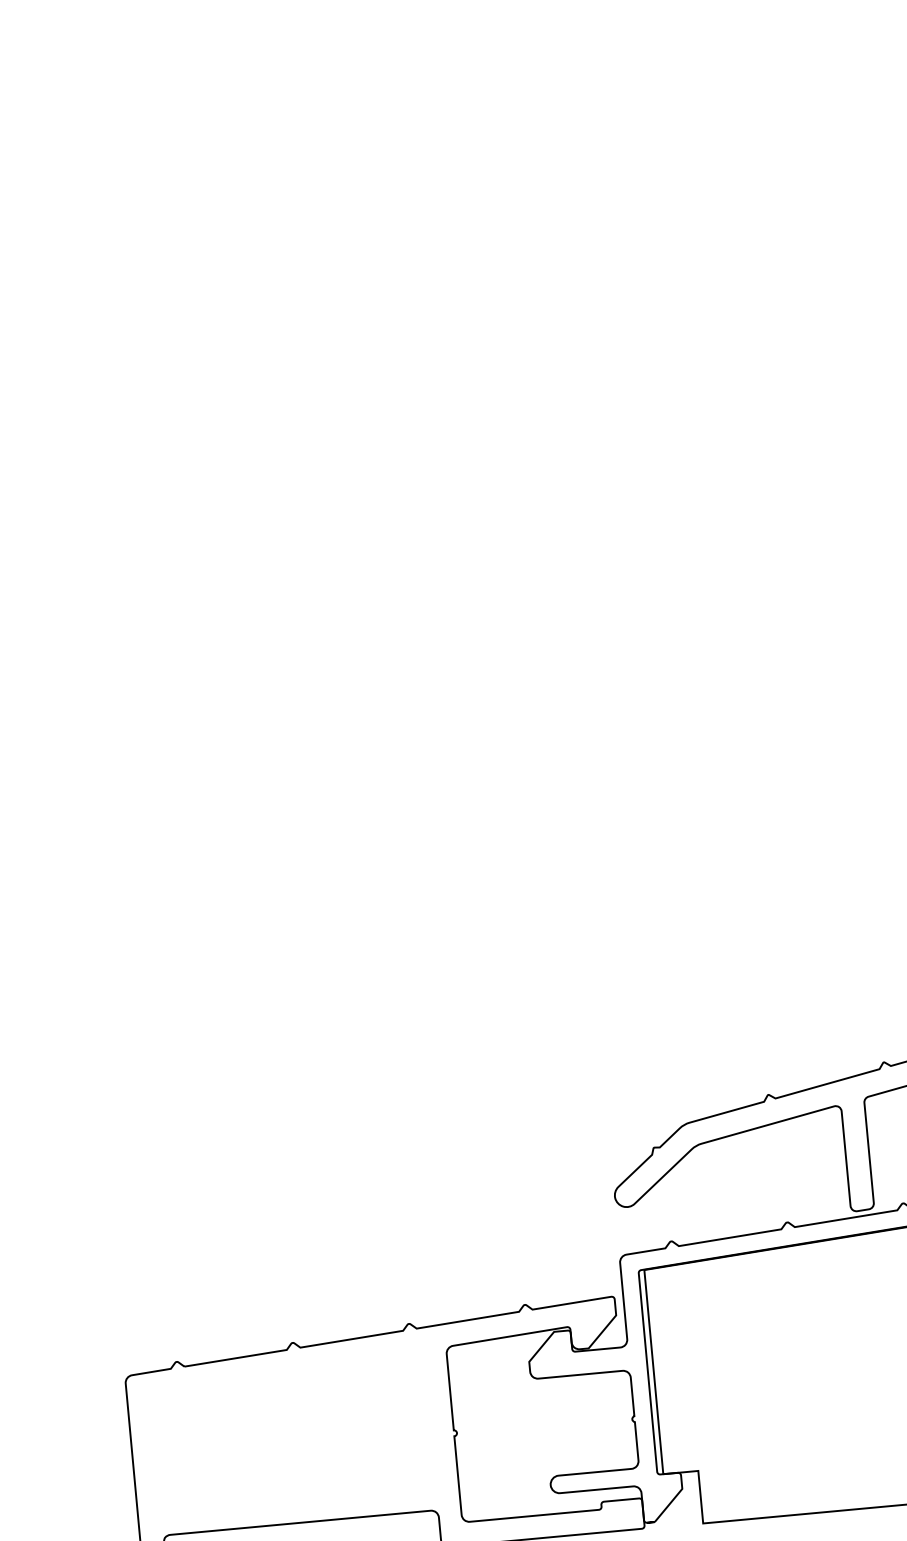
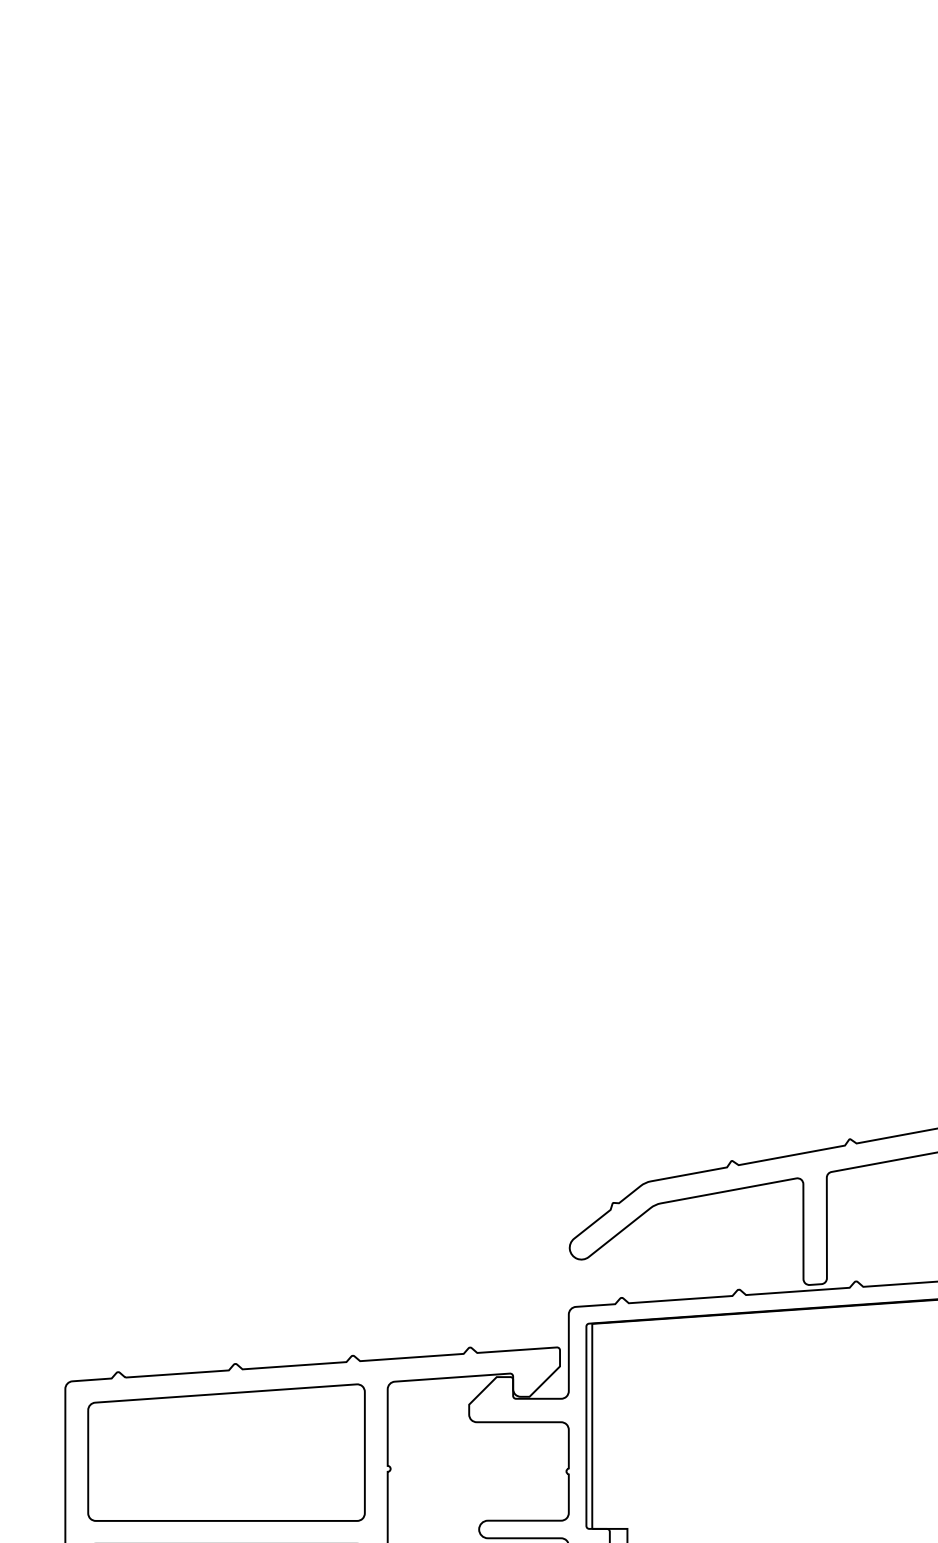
part: (292, 1431) -> (226, 1452), added

